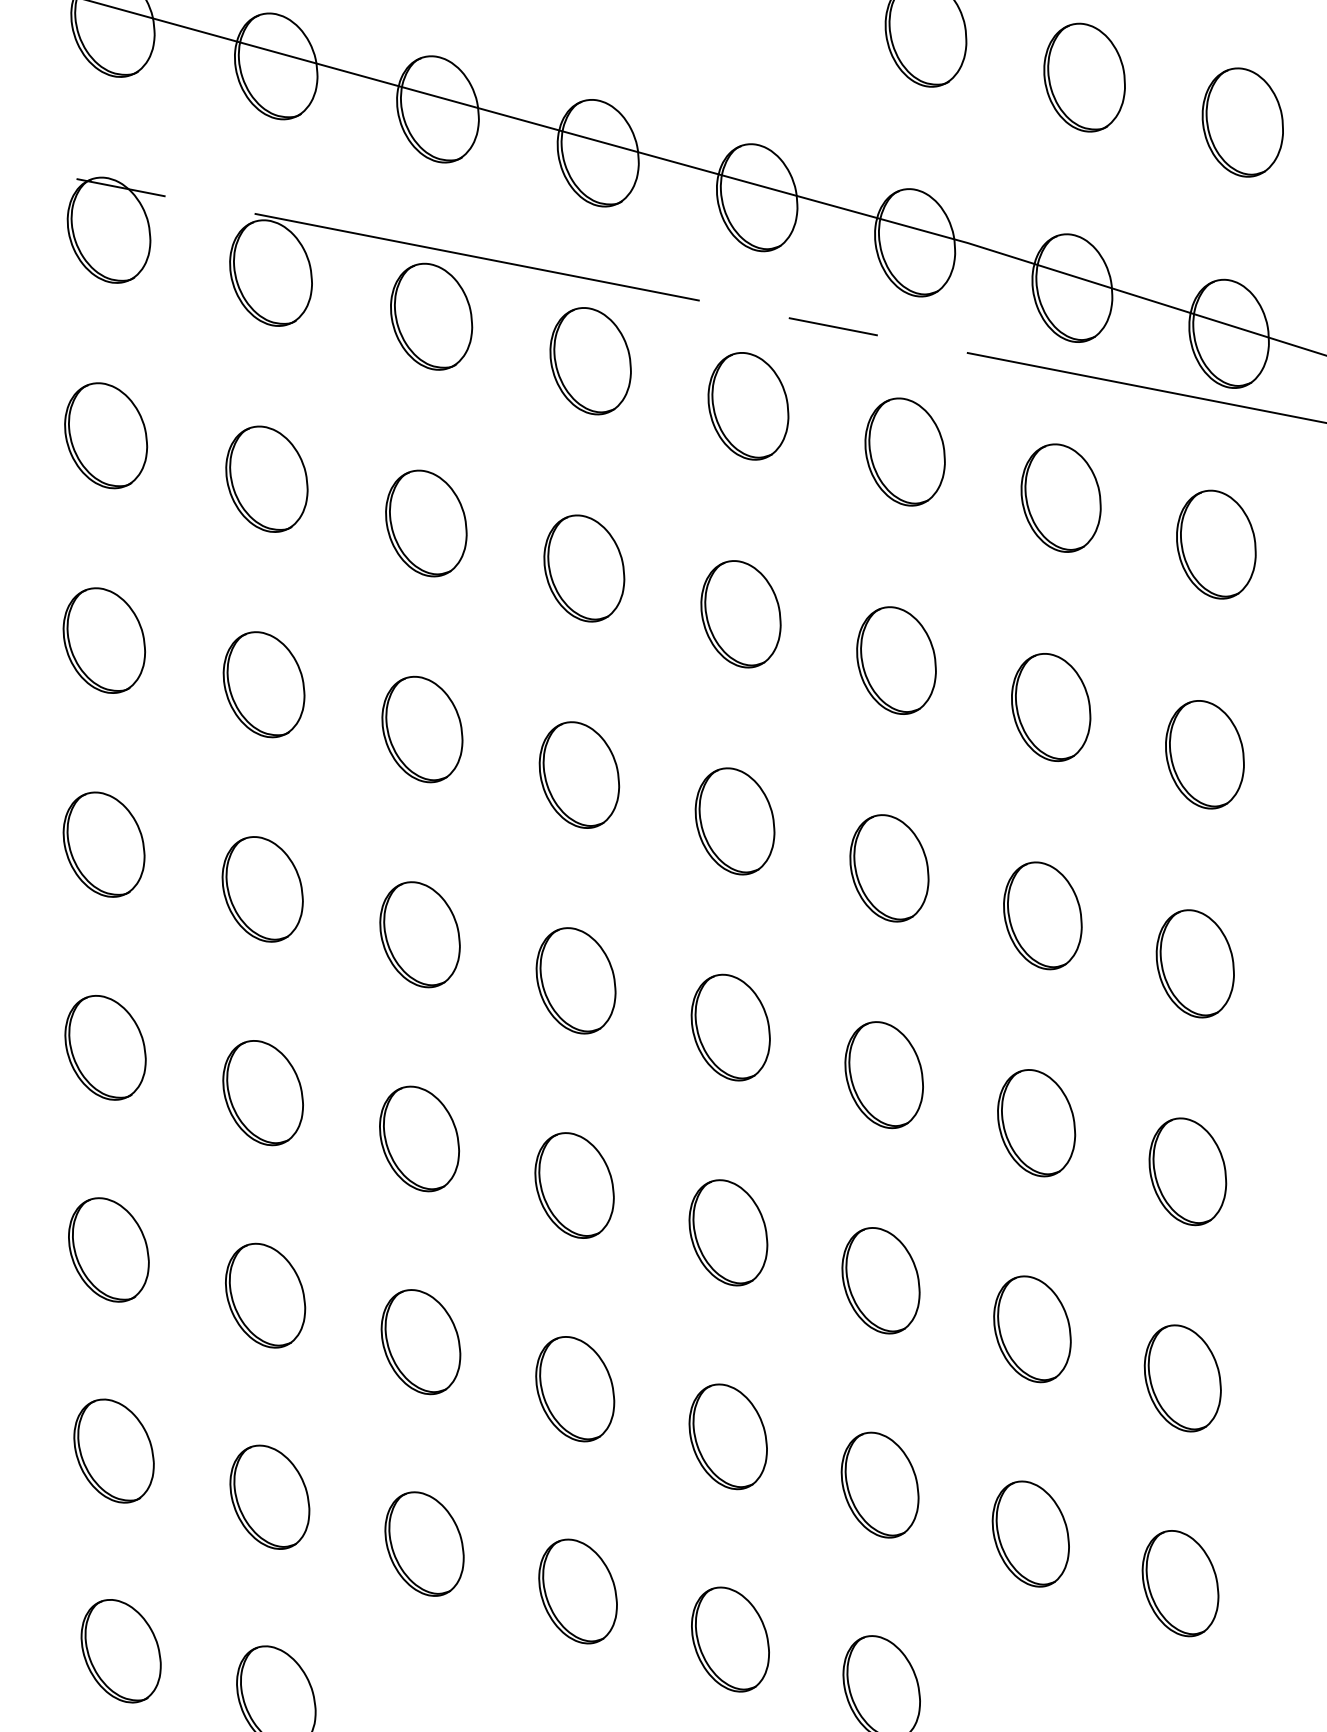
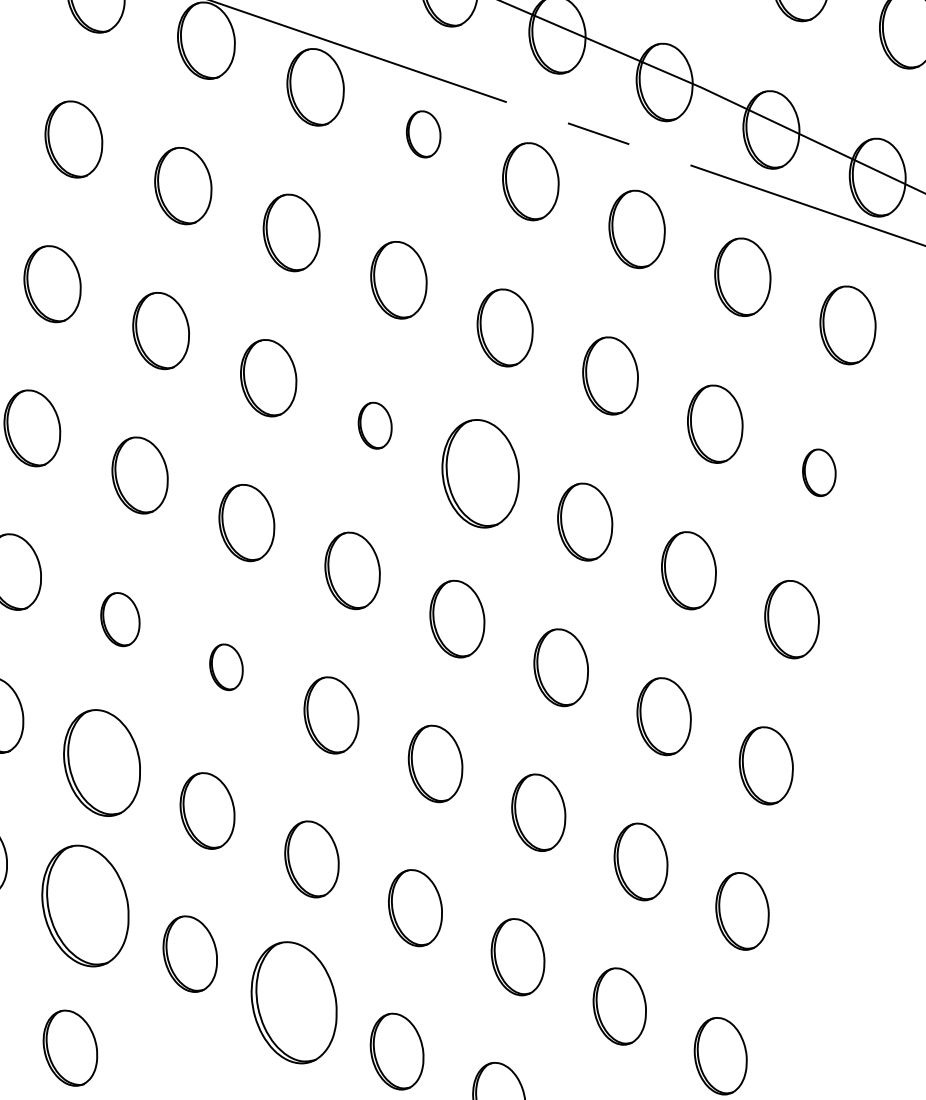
part: (590, 361) -> (423, 134), size x0.6
part: (1204, 754) -> (819, 472), size x0.6
part: (579, 774) -> (375, 425), size x0.6
part: (734, 821) -> (480, 473), size x1.4
part: (262, 1093) -> (119, 619), size x0.7
part: (419, 1138) -> (226, 666), size x0.6
part: (265, 1295) -> (102, 762), size x1.4
part: (269, 1496) -> (85, 905), size x1.6
part: (577, 1591) -> (293, 1002), size x1.6

